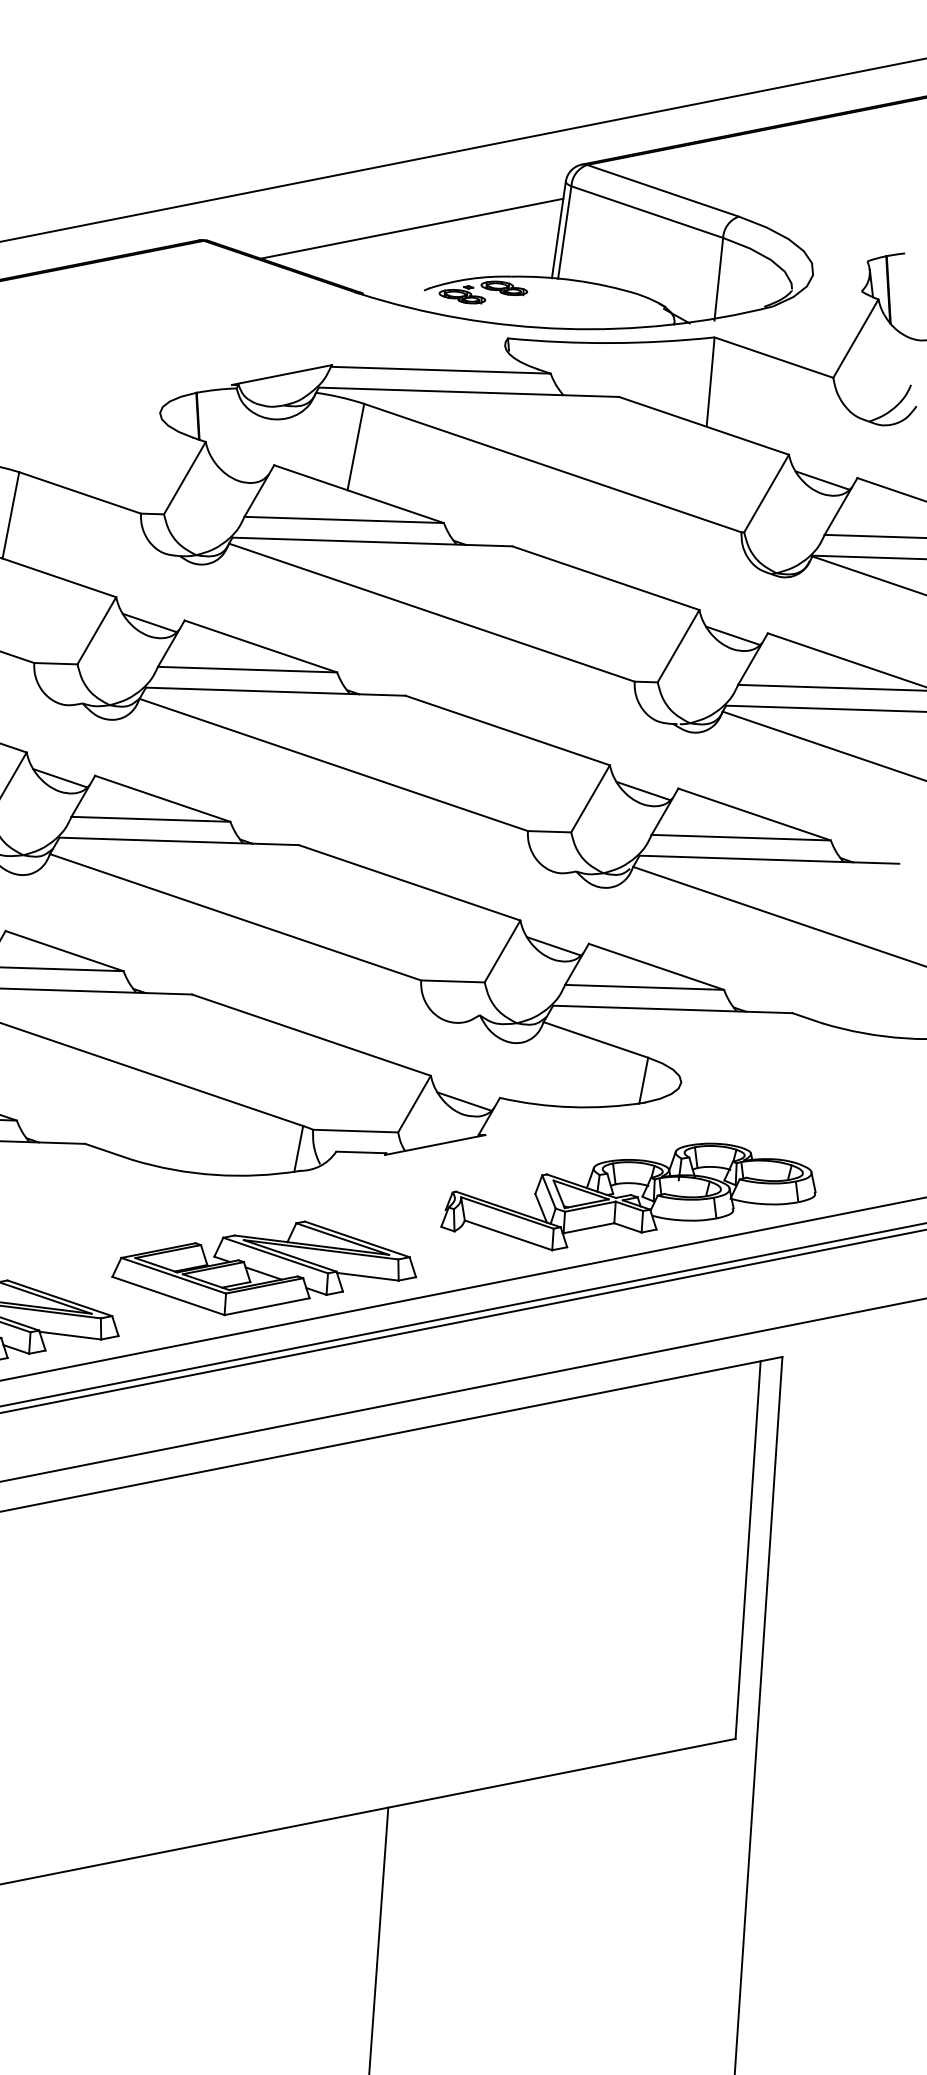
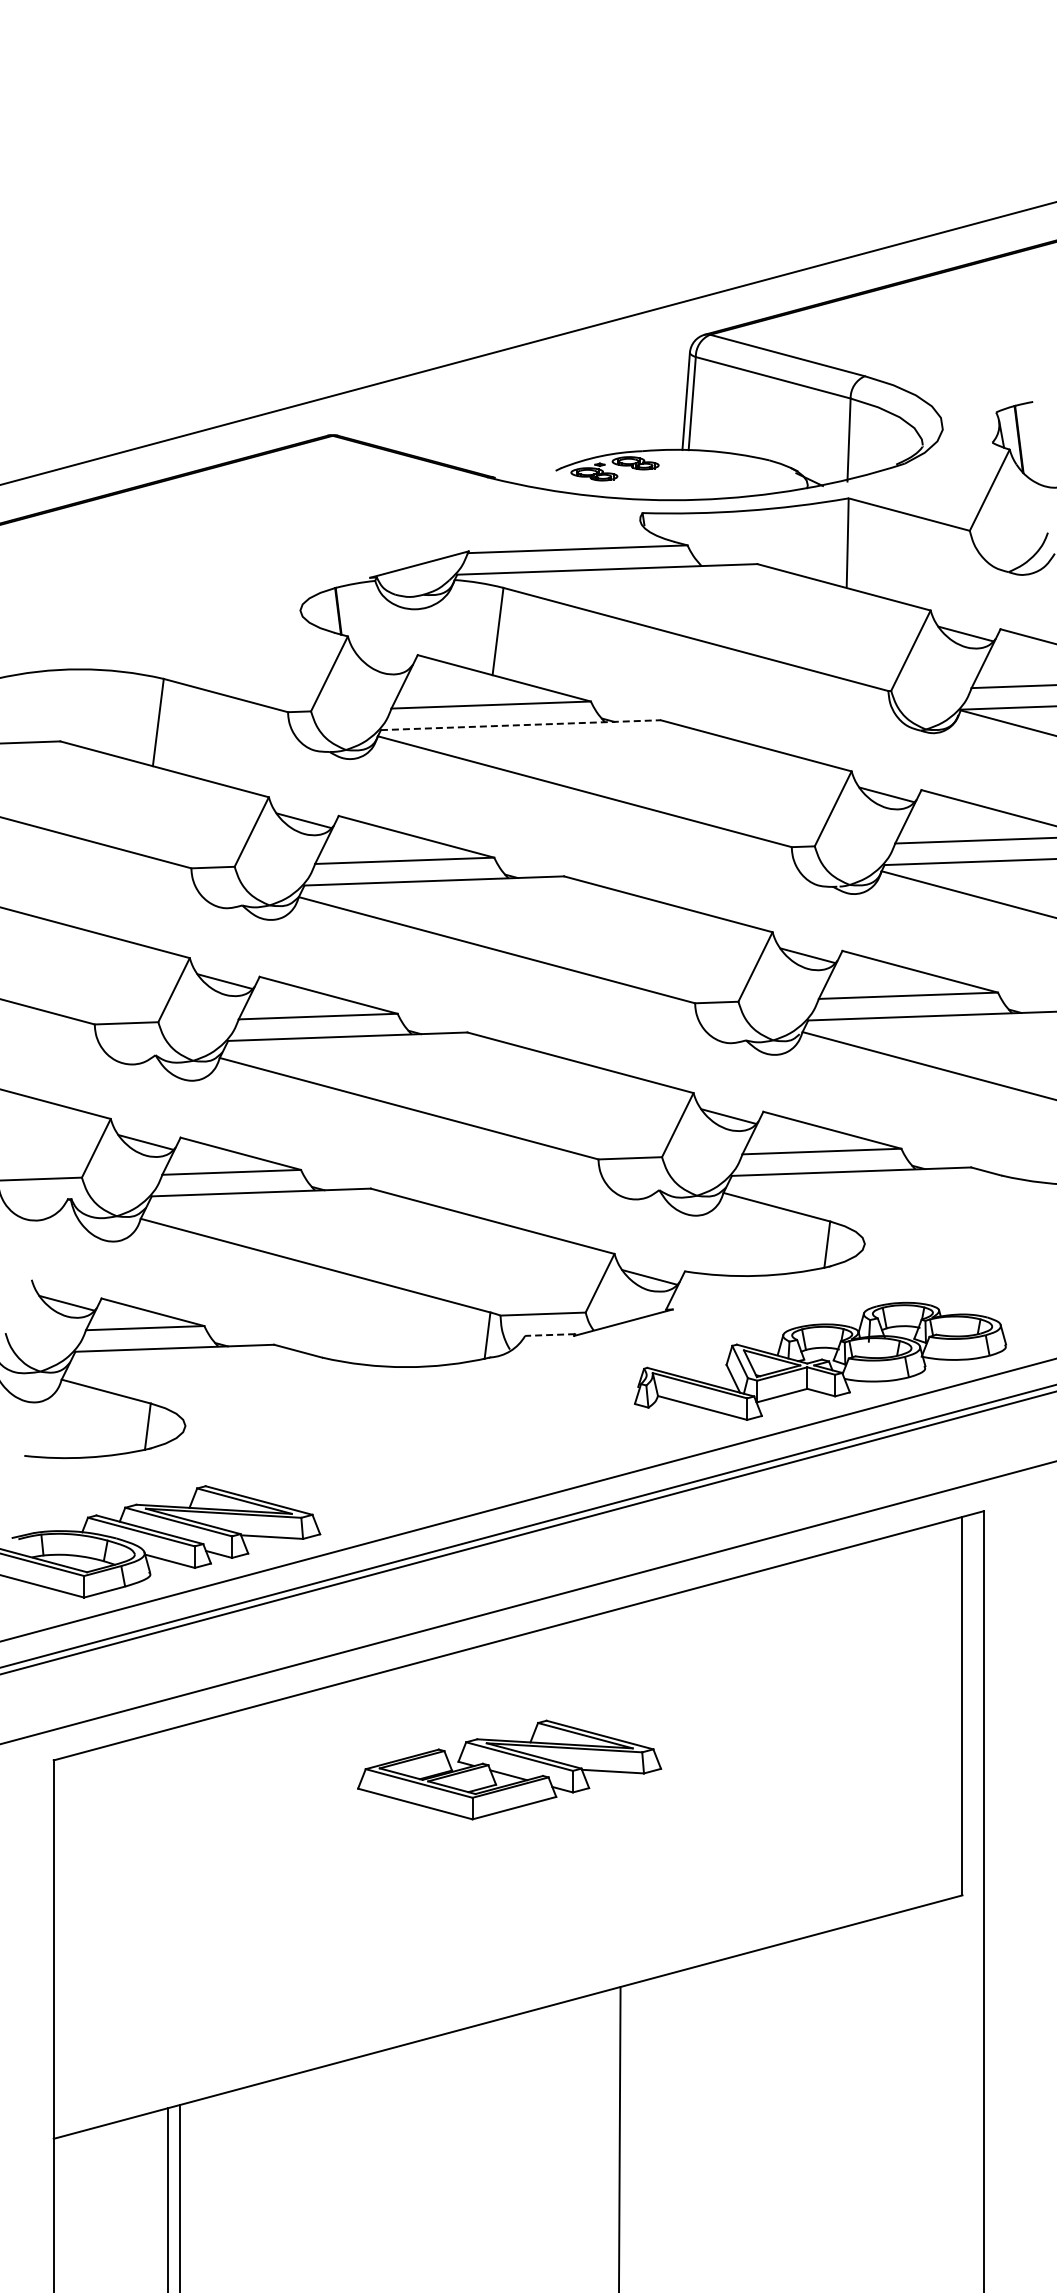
line: (411, 228) -> (539, 409), removed
line: (372, 542) -> (520, 725), solid -> dashed
line: (361, 1152) -> (550, 1335), solid -> dashed
part: (264, 1267) -> (509, 1769), moved

